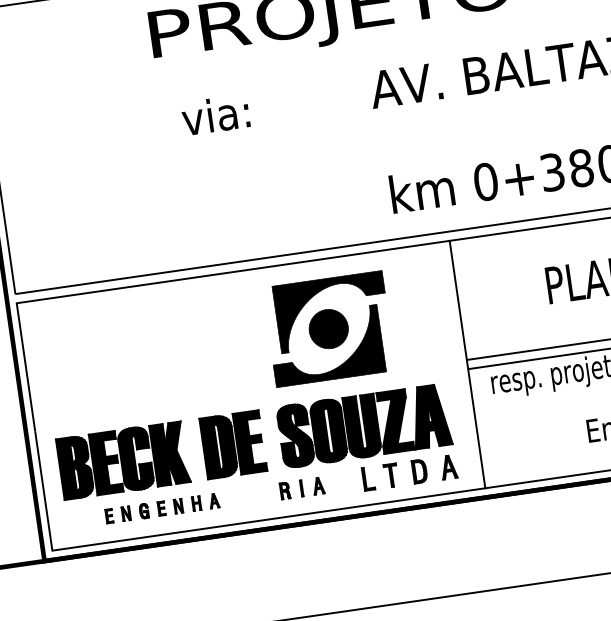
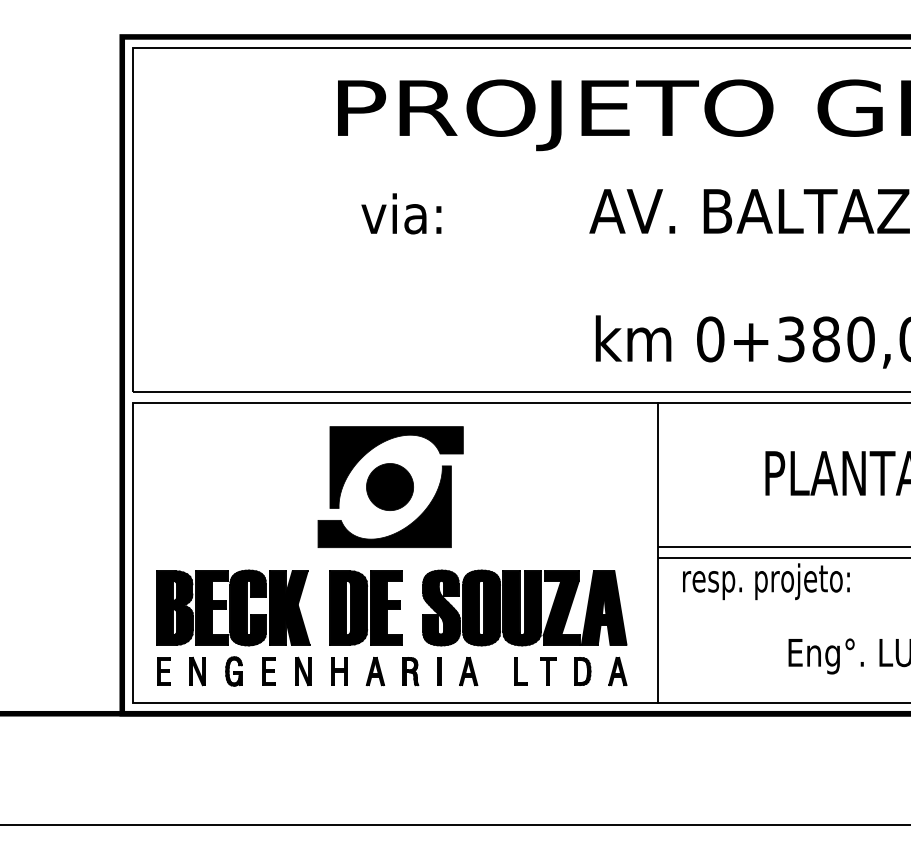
part: (329, 328) -> (390, 486), moved
part: (302, 488) -> (440, 671), size x1.43
part: (162, 508) -> (271, 671), size x1.67

